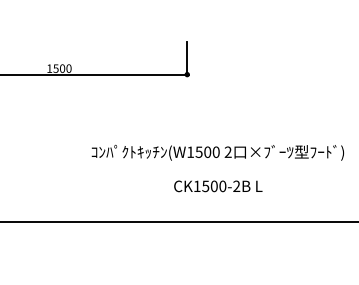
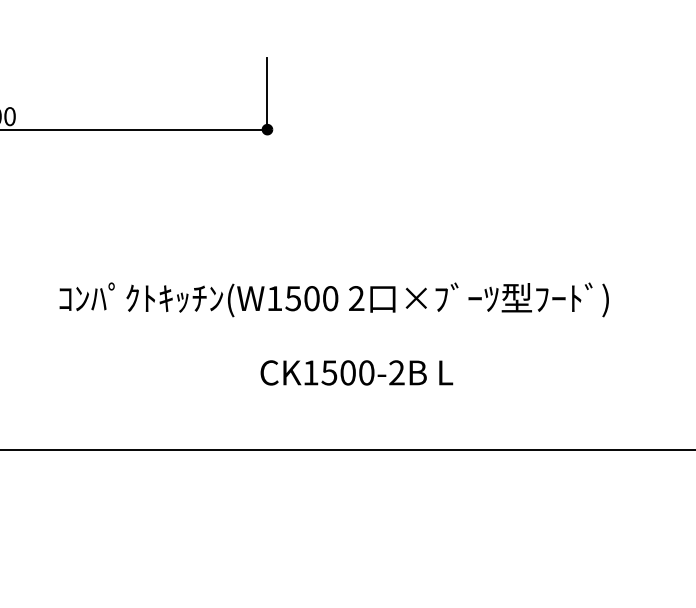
text: (218, 186) -> (357, 373), moved

